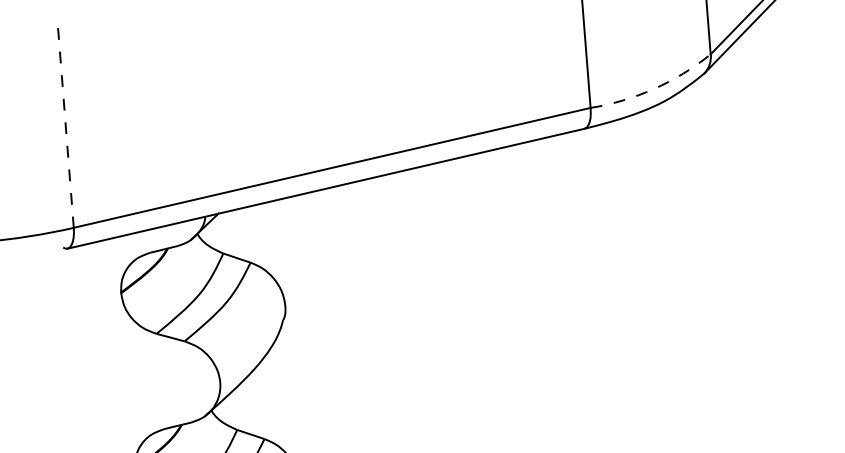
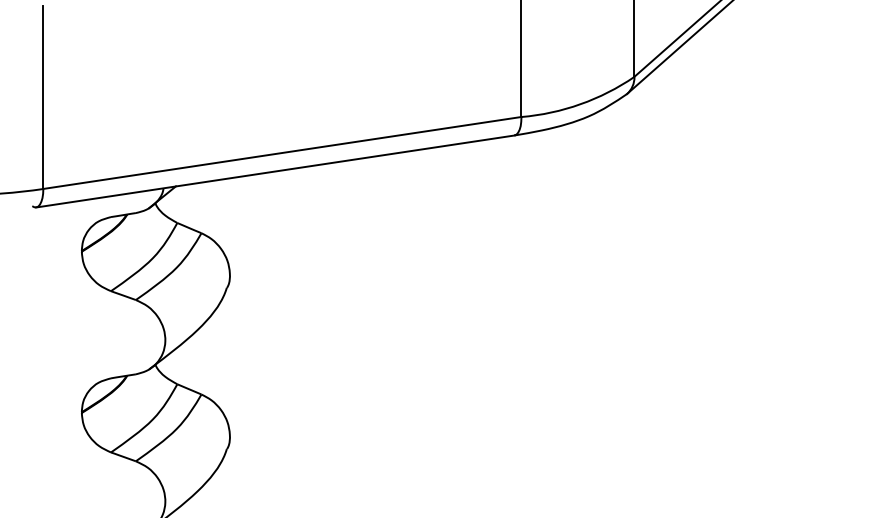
arc: (654, 89) -> (580, 104), dashed -> solid
line: (66, 128) -> (43, 98), dashed -> solid

